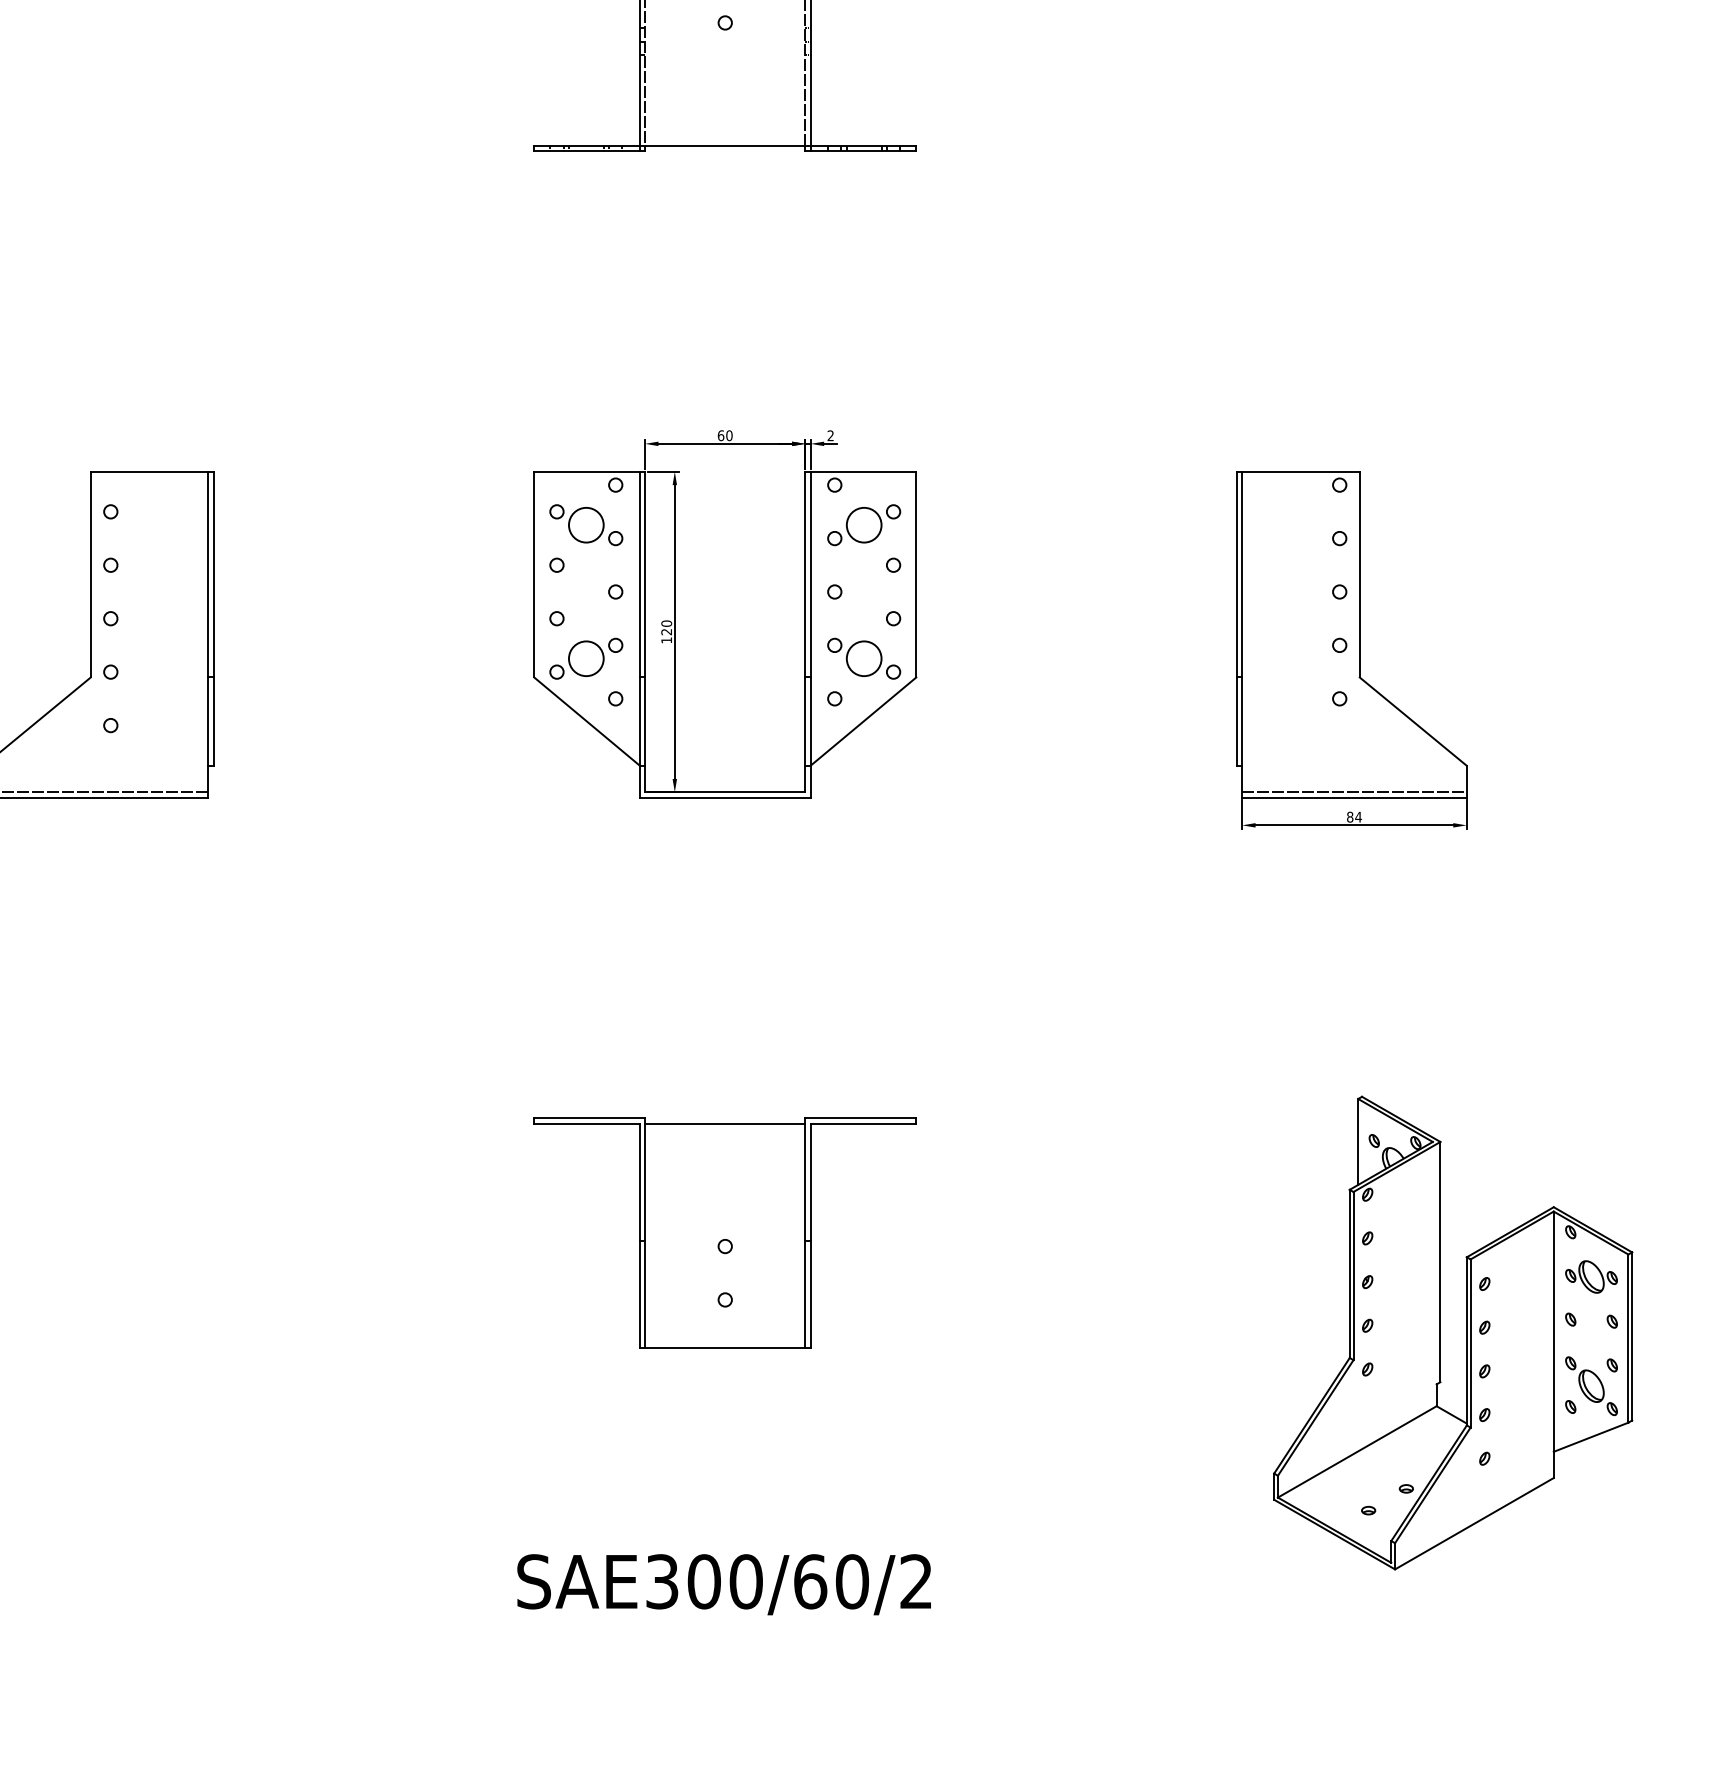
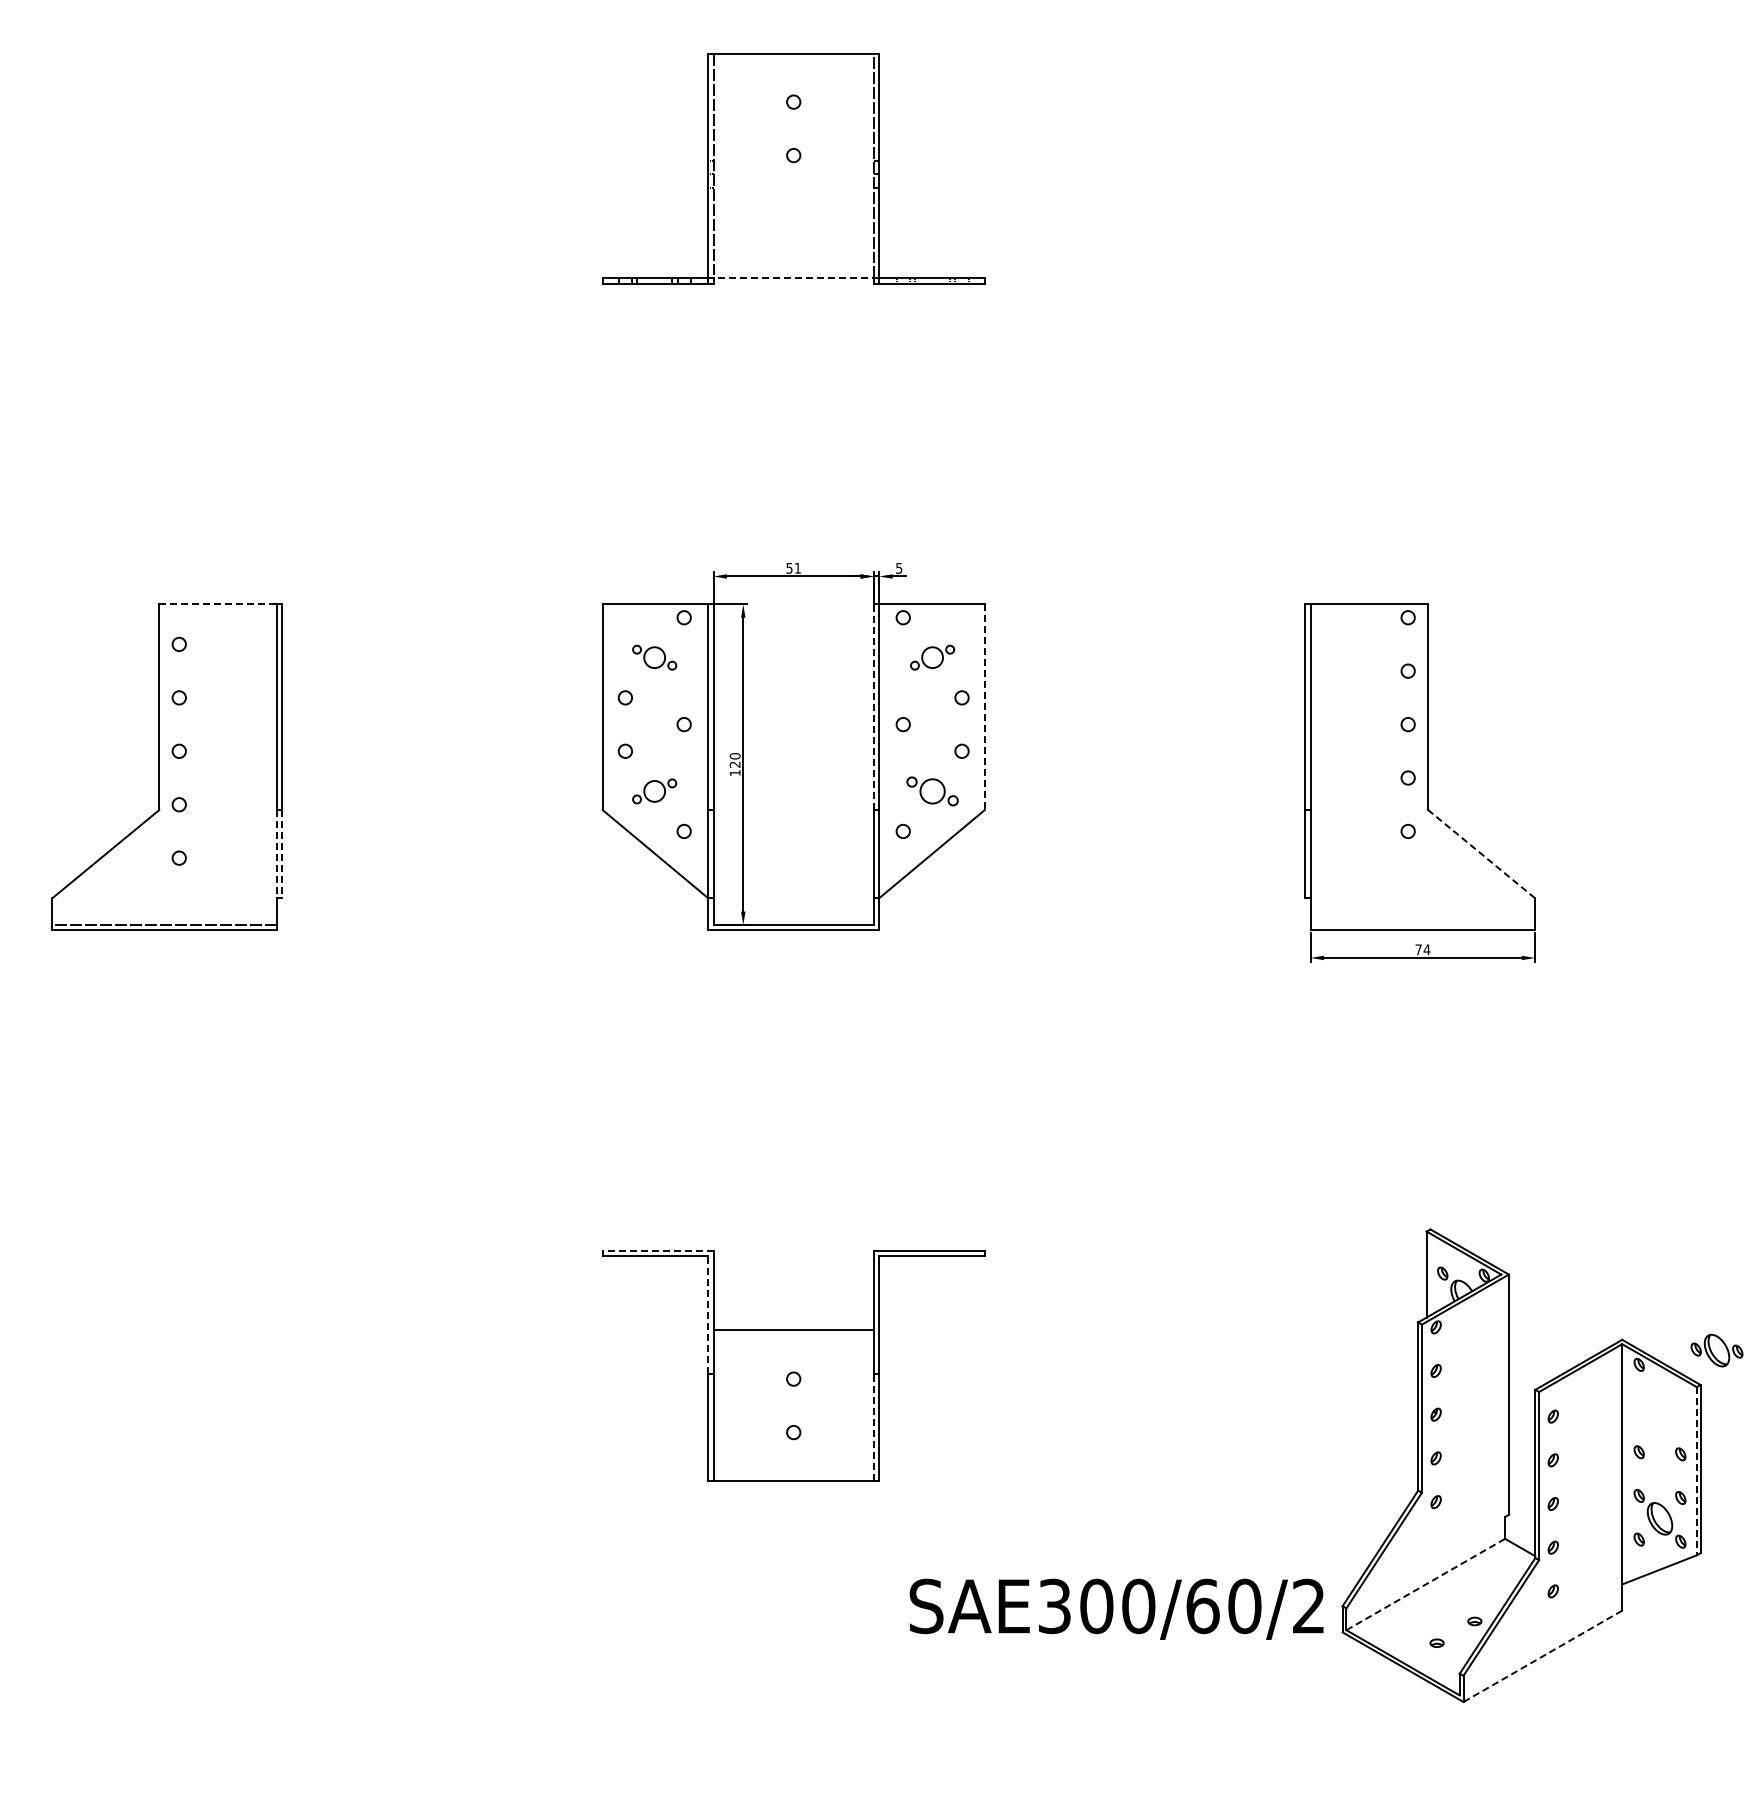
line: (725, 145) -> (793, 278), solid -> dashed
text: (725, 434) -> (793, 567), 60 -> 51
text: (831, 435) -> (899, 568), 2 -> 5
line: (150, 471) -> (218, 604), solid -> dashed
part: (586, 524) -> (654, 657), size x0.6
part: (864, 524) -> (932, 657), size x0.6
line: (805, 574) -> (873, 707), solid -> dashed
line: (916, 574) -> (984, 707), solid -> dashed
part: (586, 658) -> (654, 791), size x0.6
part: (864, 658) -> (932, 791), size x0.7
line: (1413, 720) -> (1481, 853), solid -> dashed
line: (208, 721) -> (276, 854), solid -> dashed
line: (214, 721) -> (282, 854), solid -> dashed
line: (1354, 791) -> (1422, 924), removed
text: (1350, 816) -> (1418, 949), 84 -> 74
line: (589, 1117) -> (657, 1250), solid -> dashed
line: (725, 1123) -> (793, 1330), moved
line: (640, 1182) -> (708, 1315), solid -> dashed
part: (1591, 1276) -> (1716, 1350), moved
line: (805, 1293) -> (873, 1426), solid -> dashed
line: (1628, 1338) -> (1696, 1471), solid -> dashed
line: (1357, 1451) -> (1425, 1584), solid -> dashed
line: (1474, 1523) -> (1542, 1656), solid -> dashed
text: (724, 1583) -> (1116, 1608), moved

